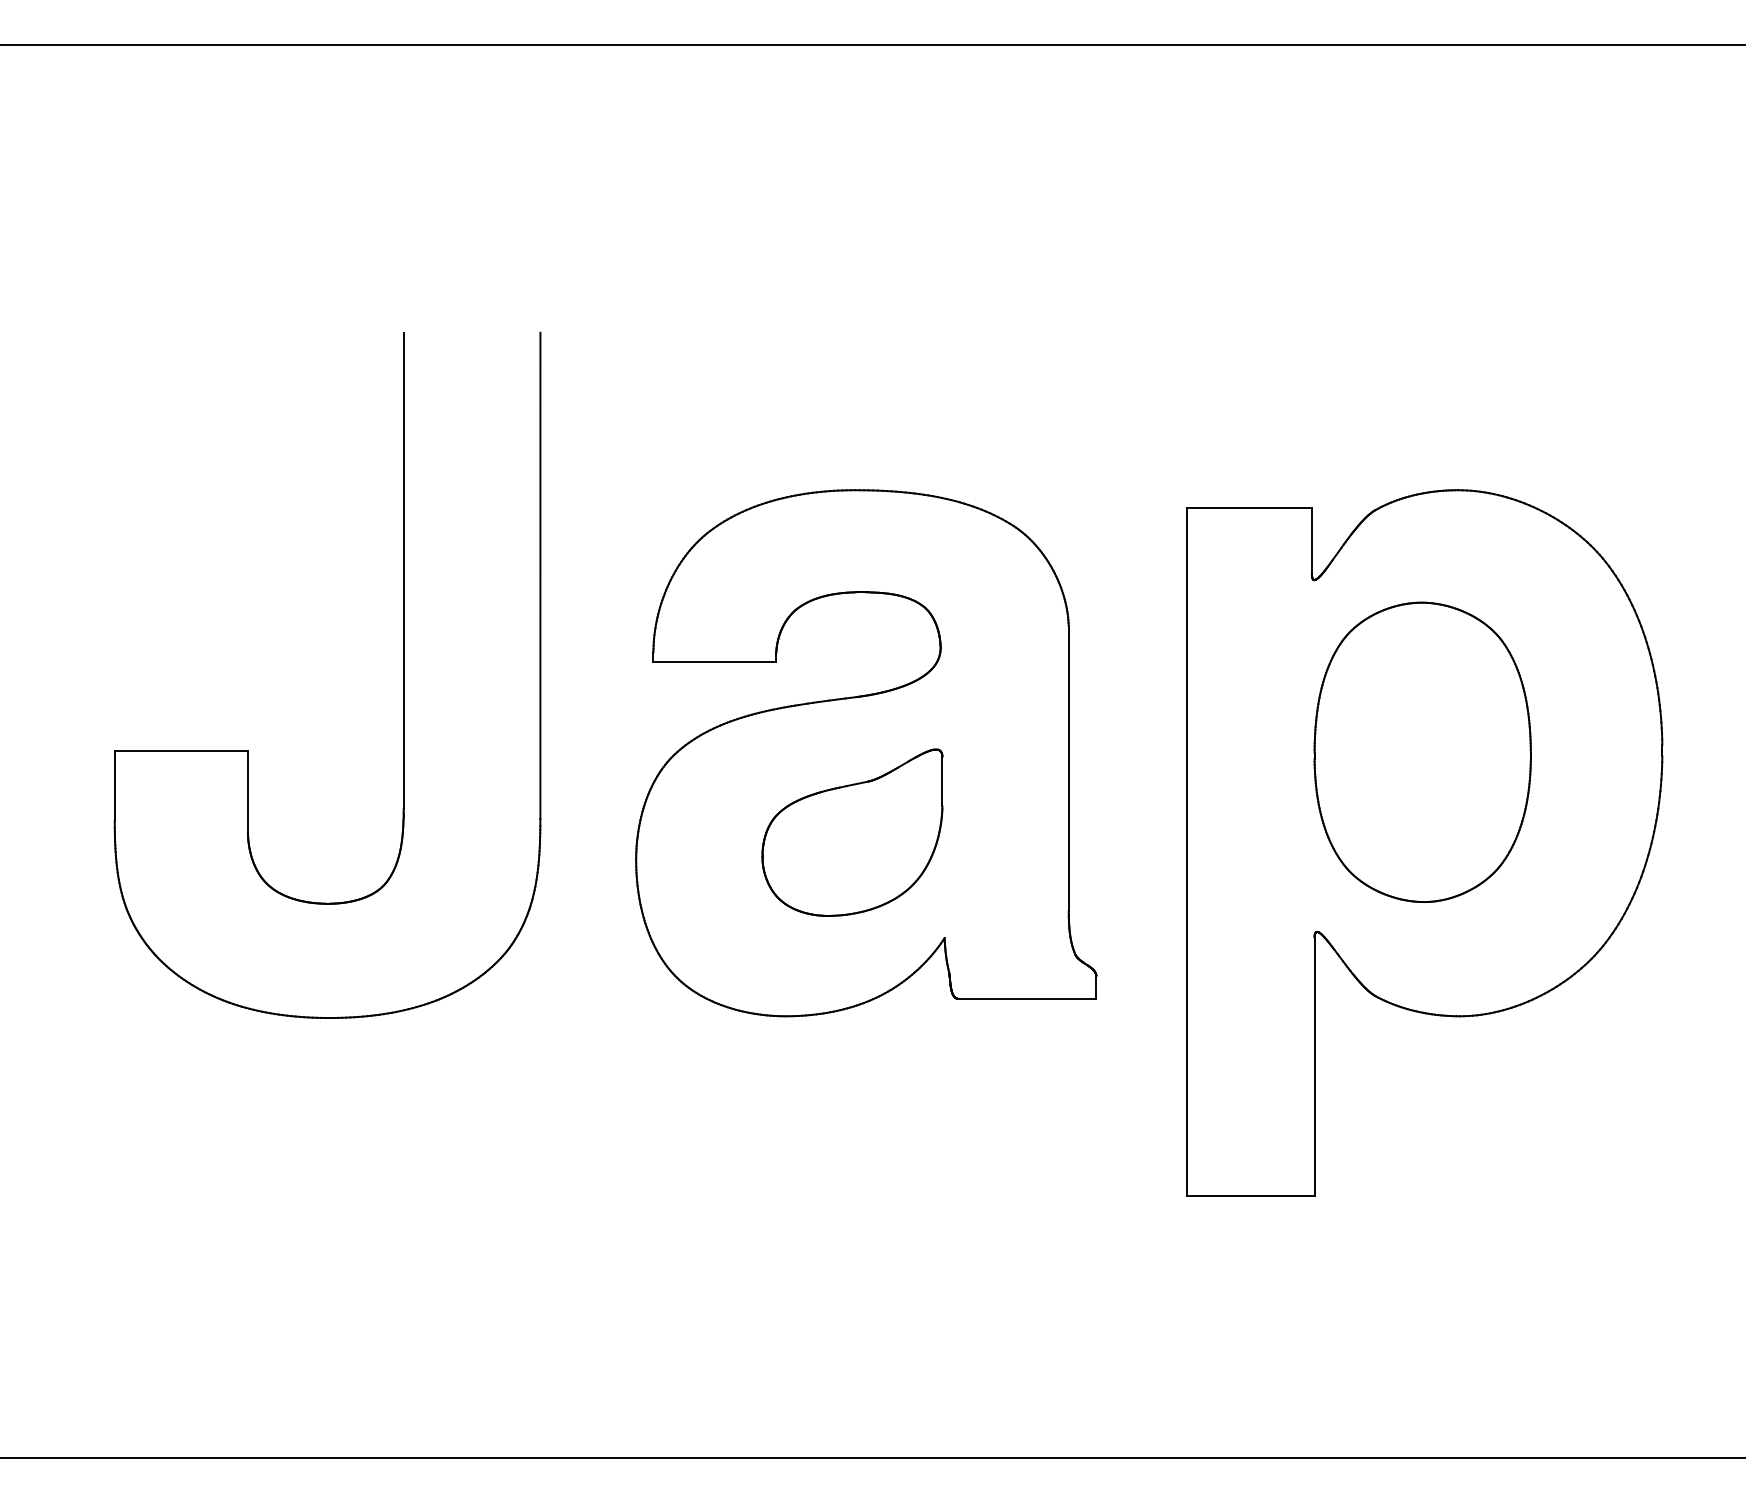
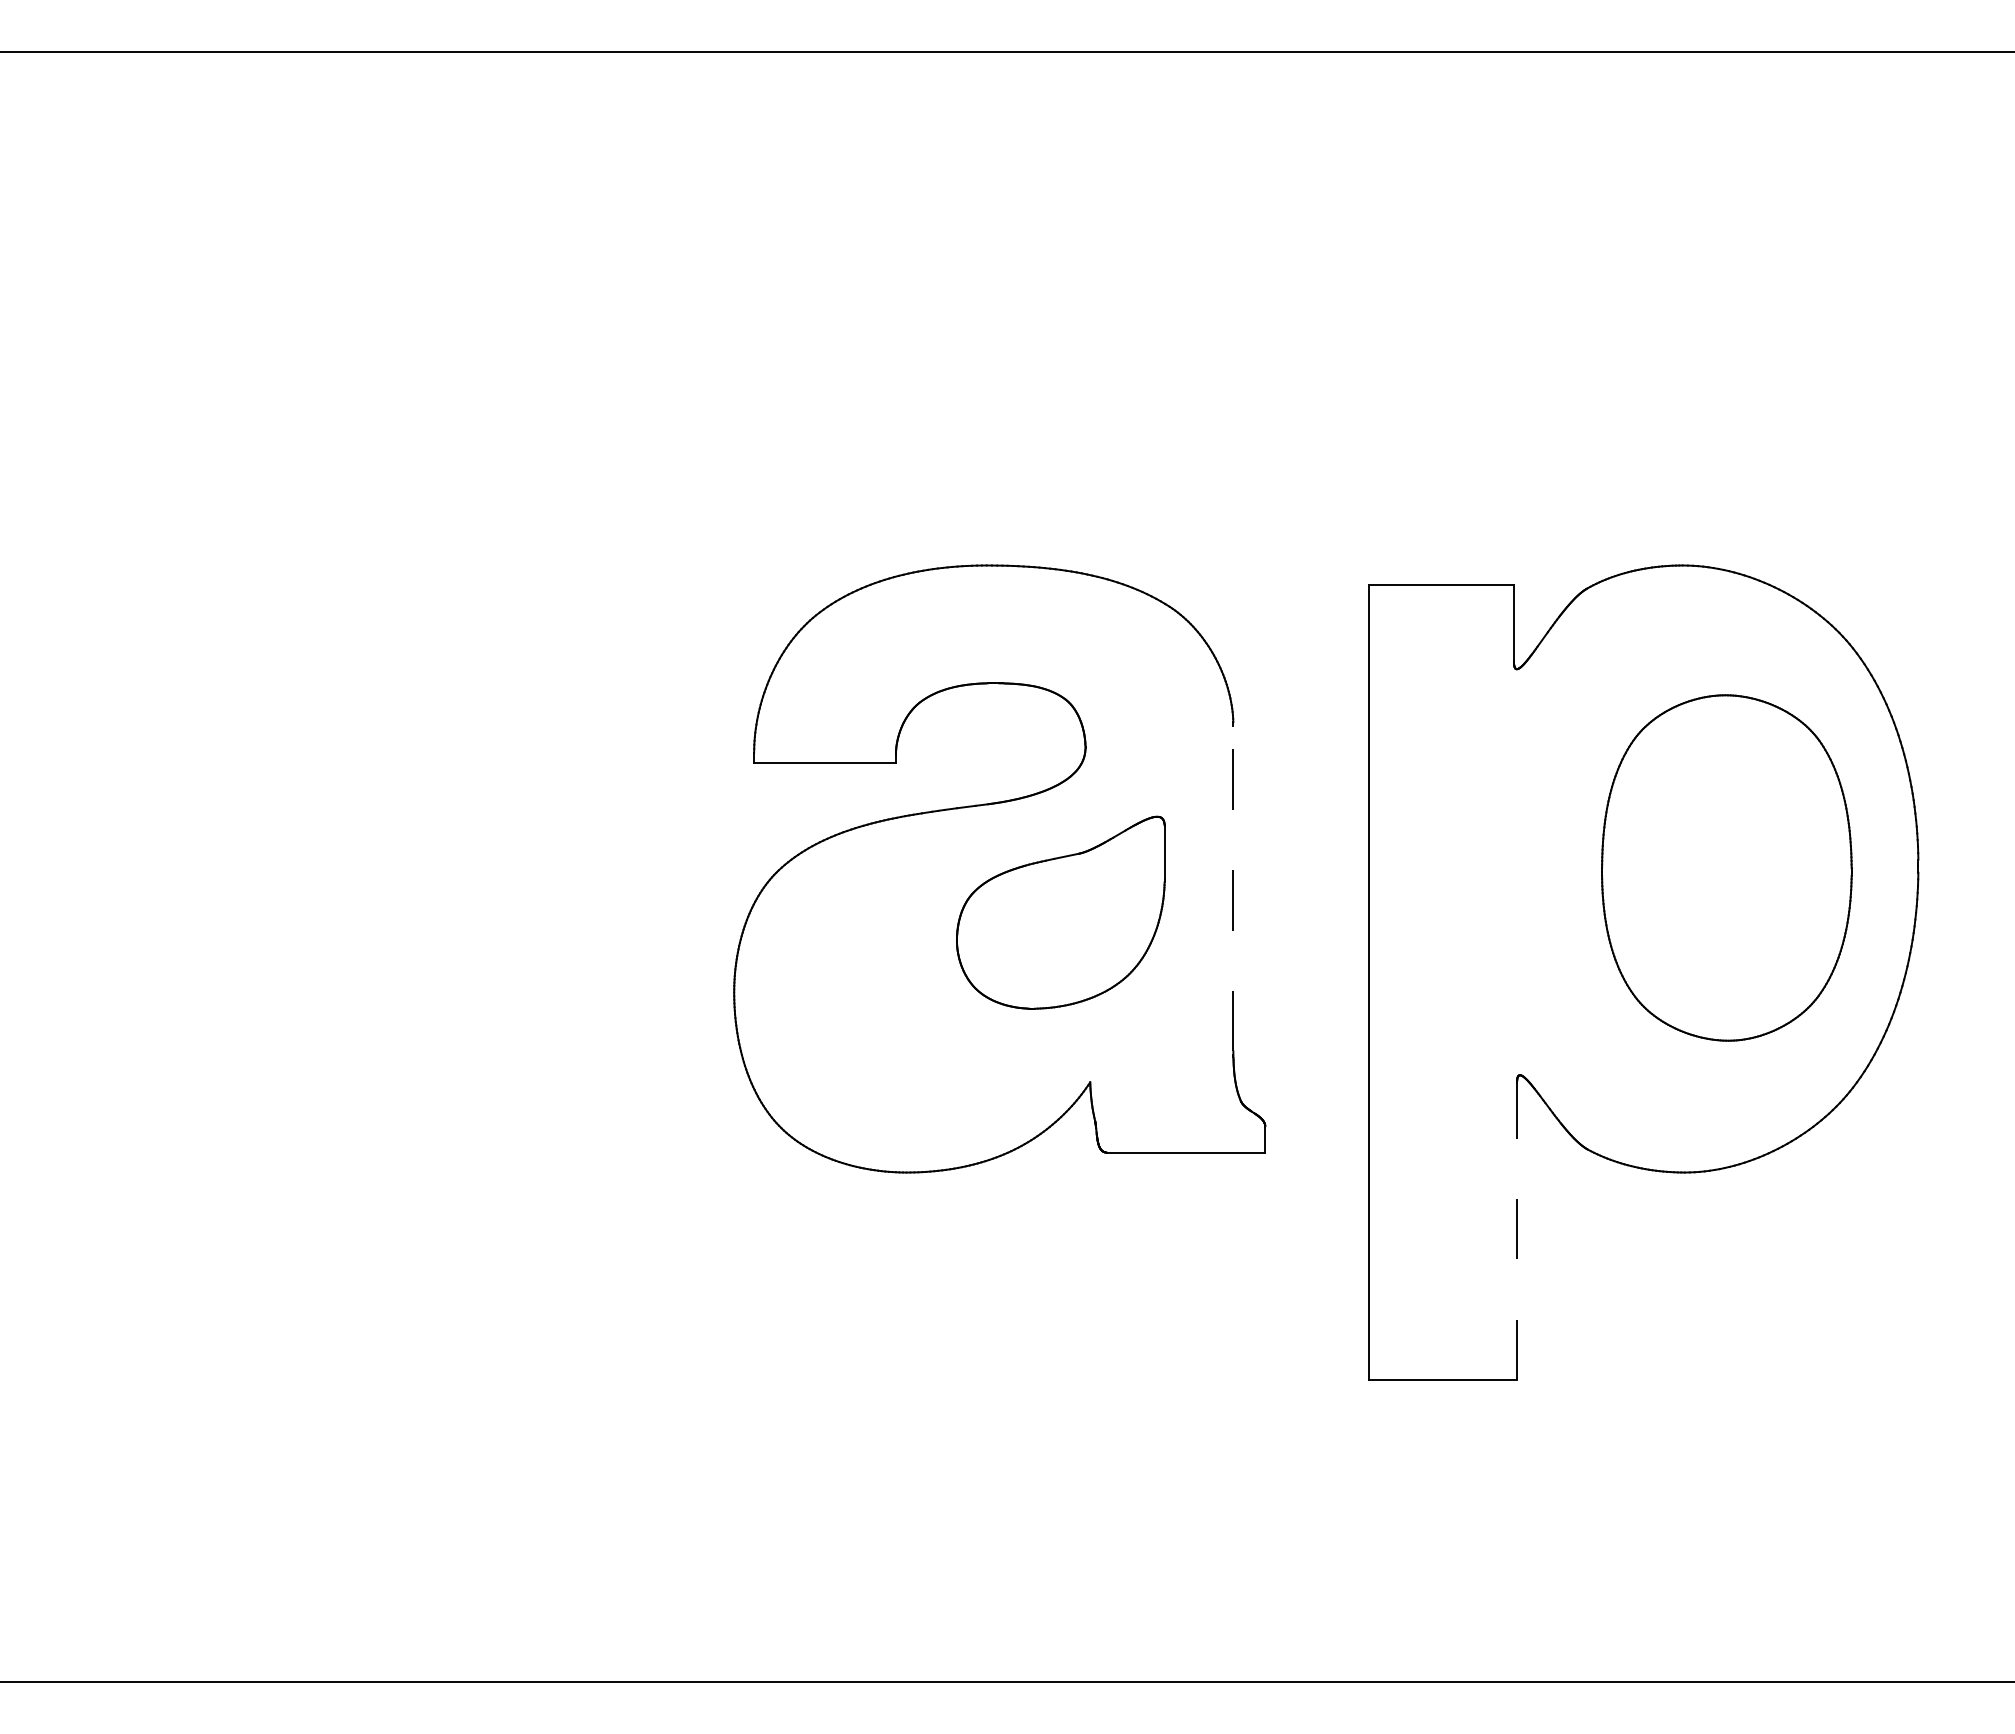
part: (403, 674) -> (465, 778), removed
part: (1422, 751) -> (1726, 867), moved
line: (1068, 770) -> (1233, 888), solid -> dashed
part: (852, 832) -> (1060, 912), moved
line: (1314, 1067) -> (1517, 1231), solid -> dashed

